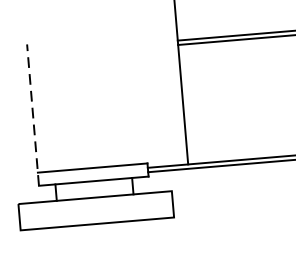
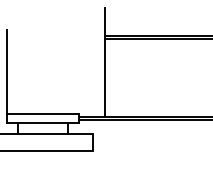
line: (33, 114) -> (7, 76), dashed -> solid

